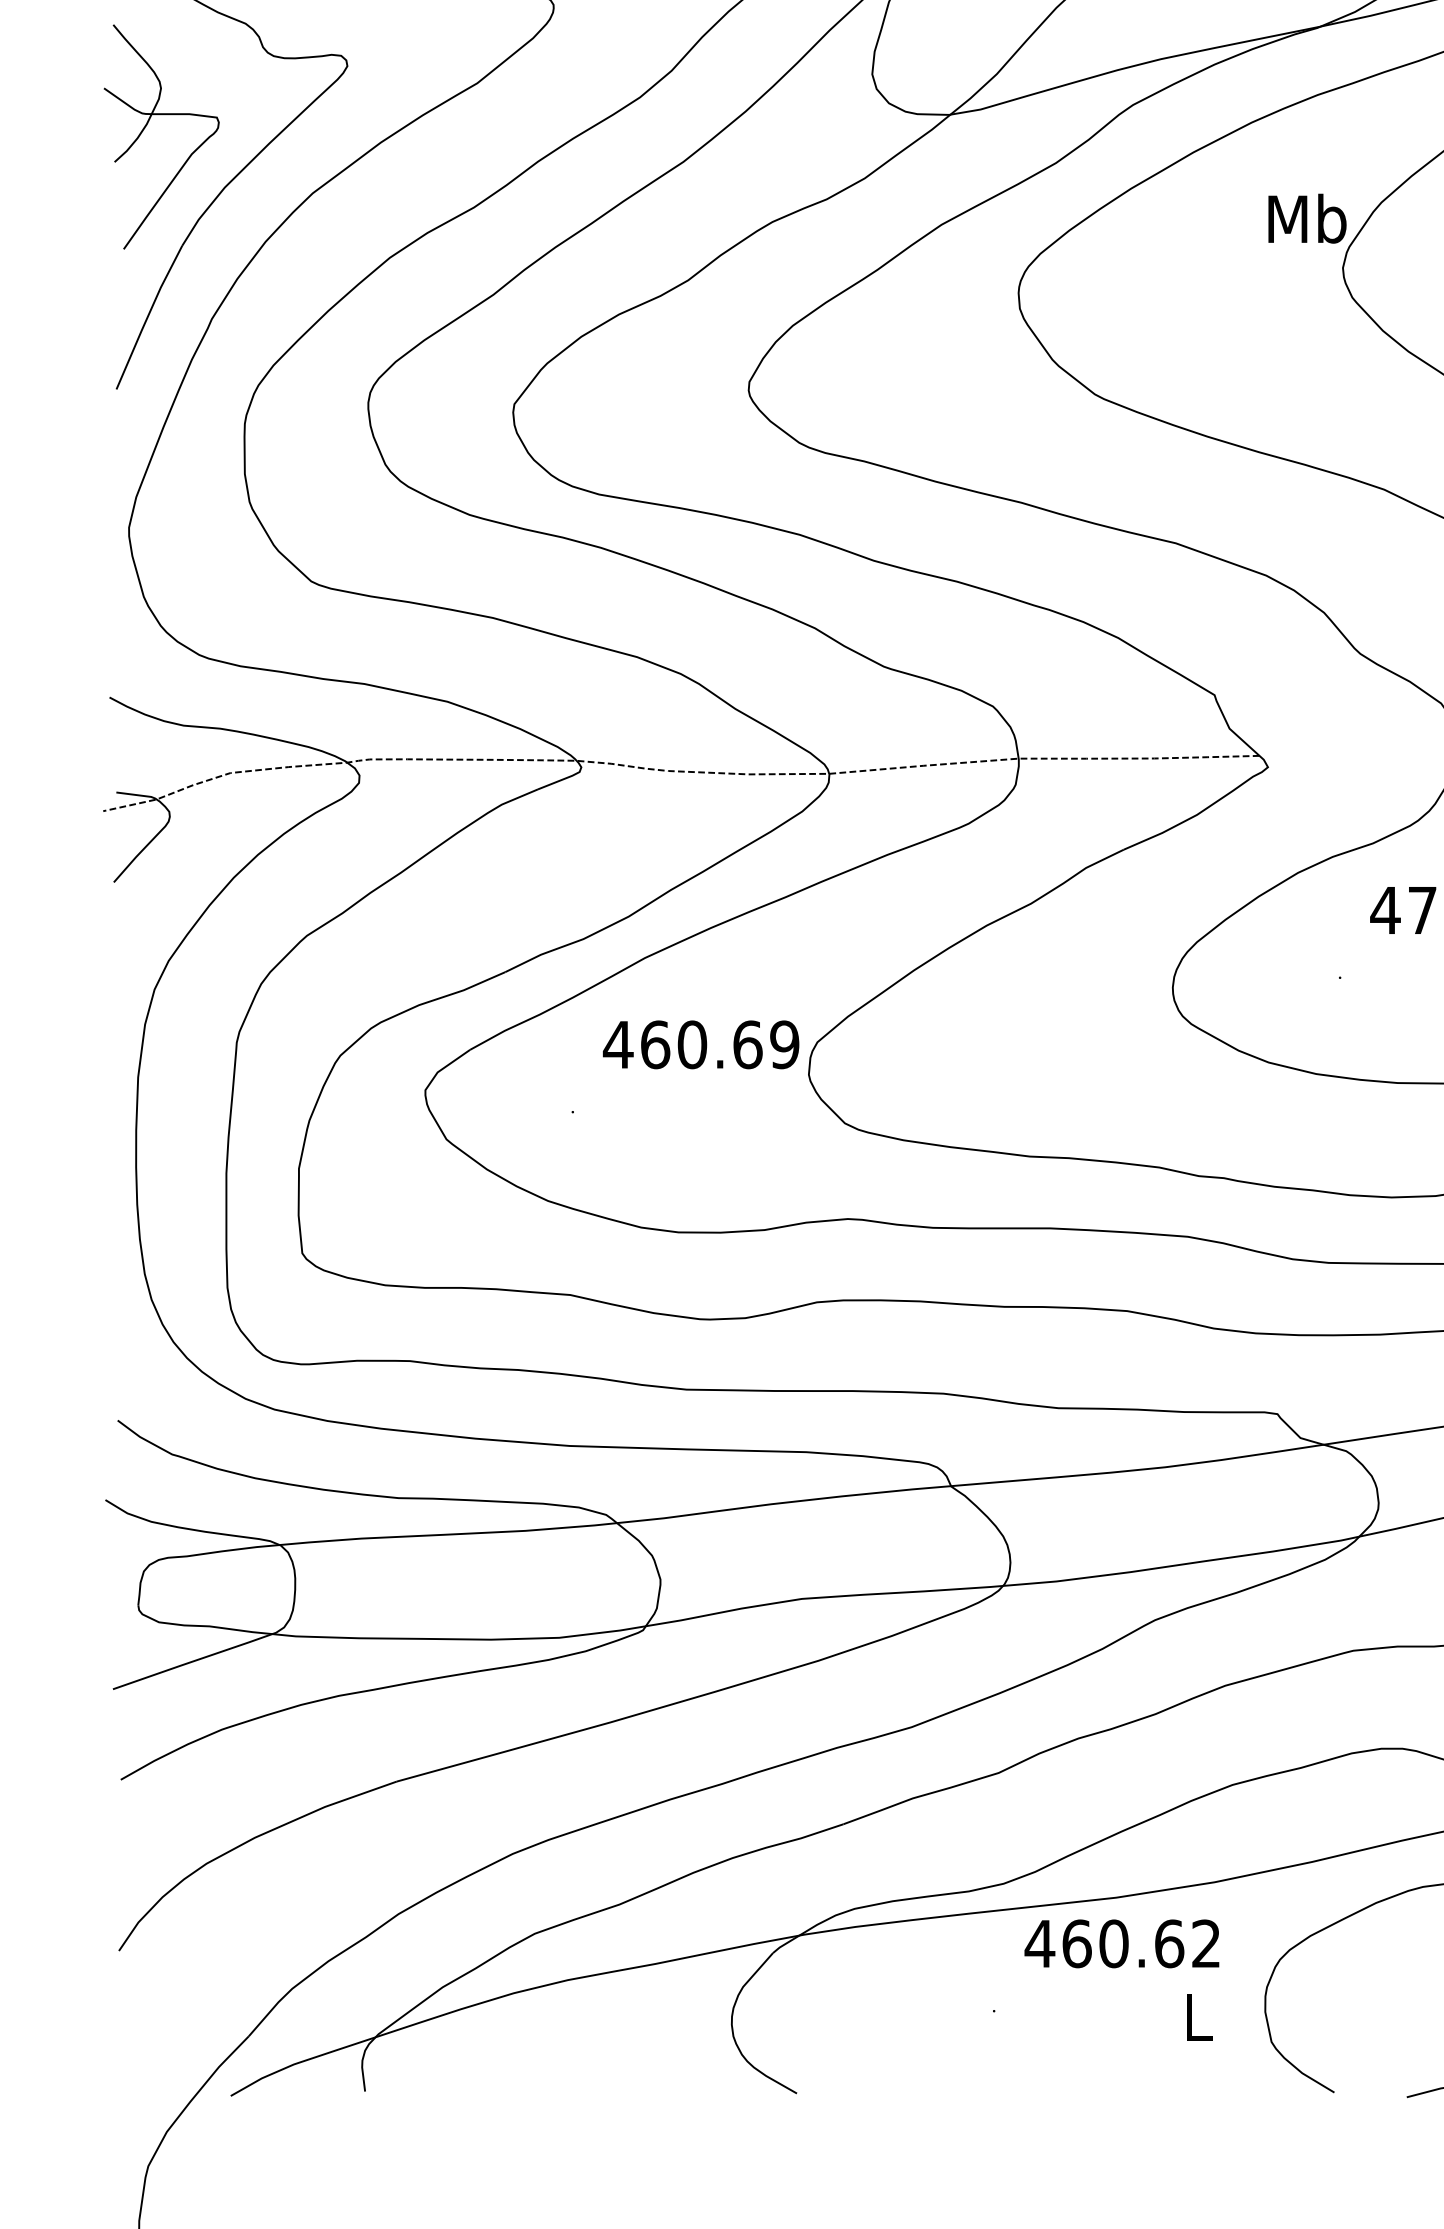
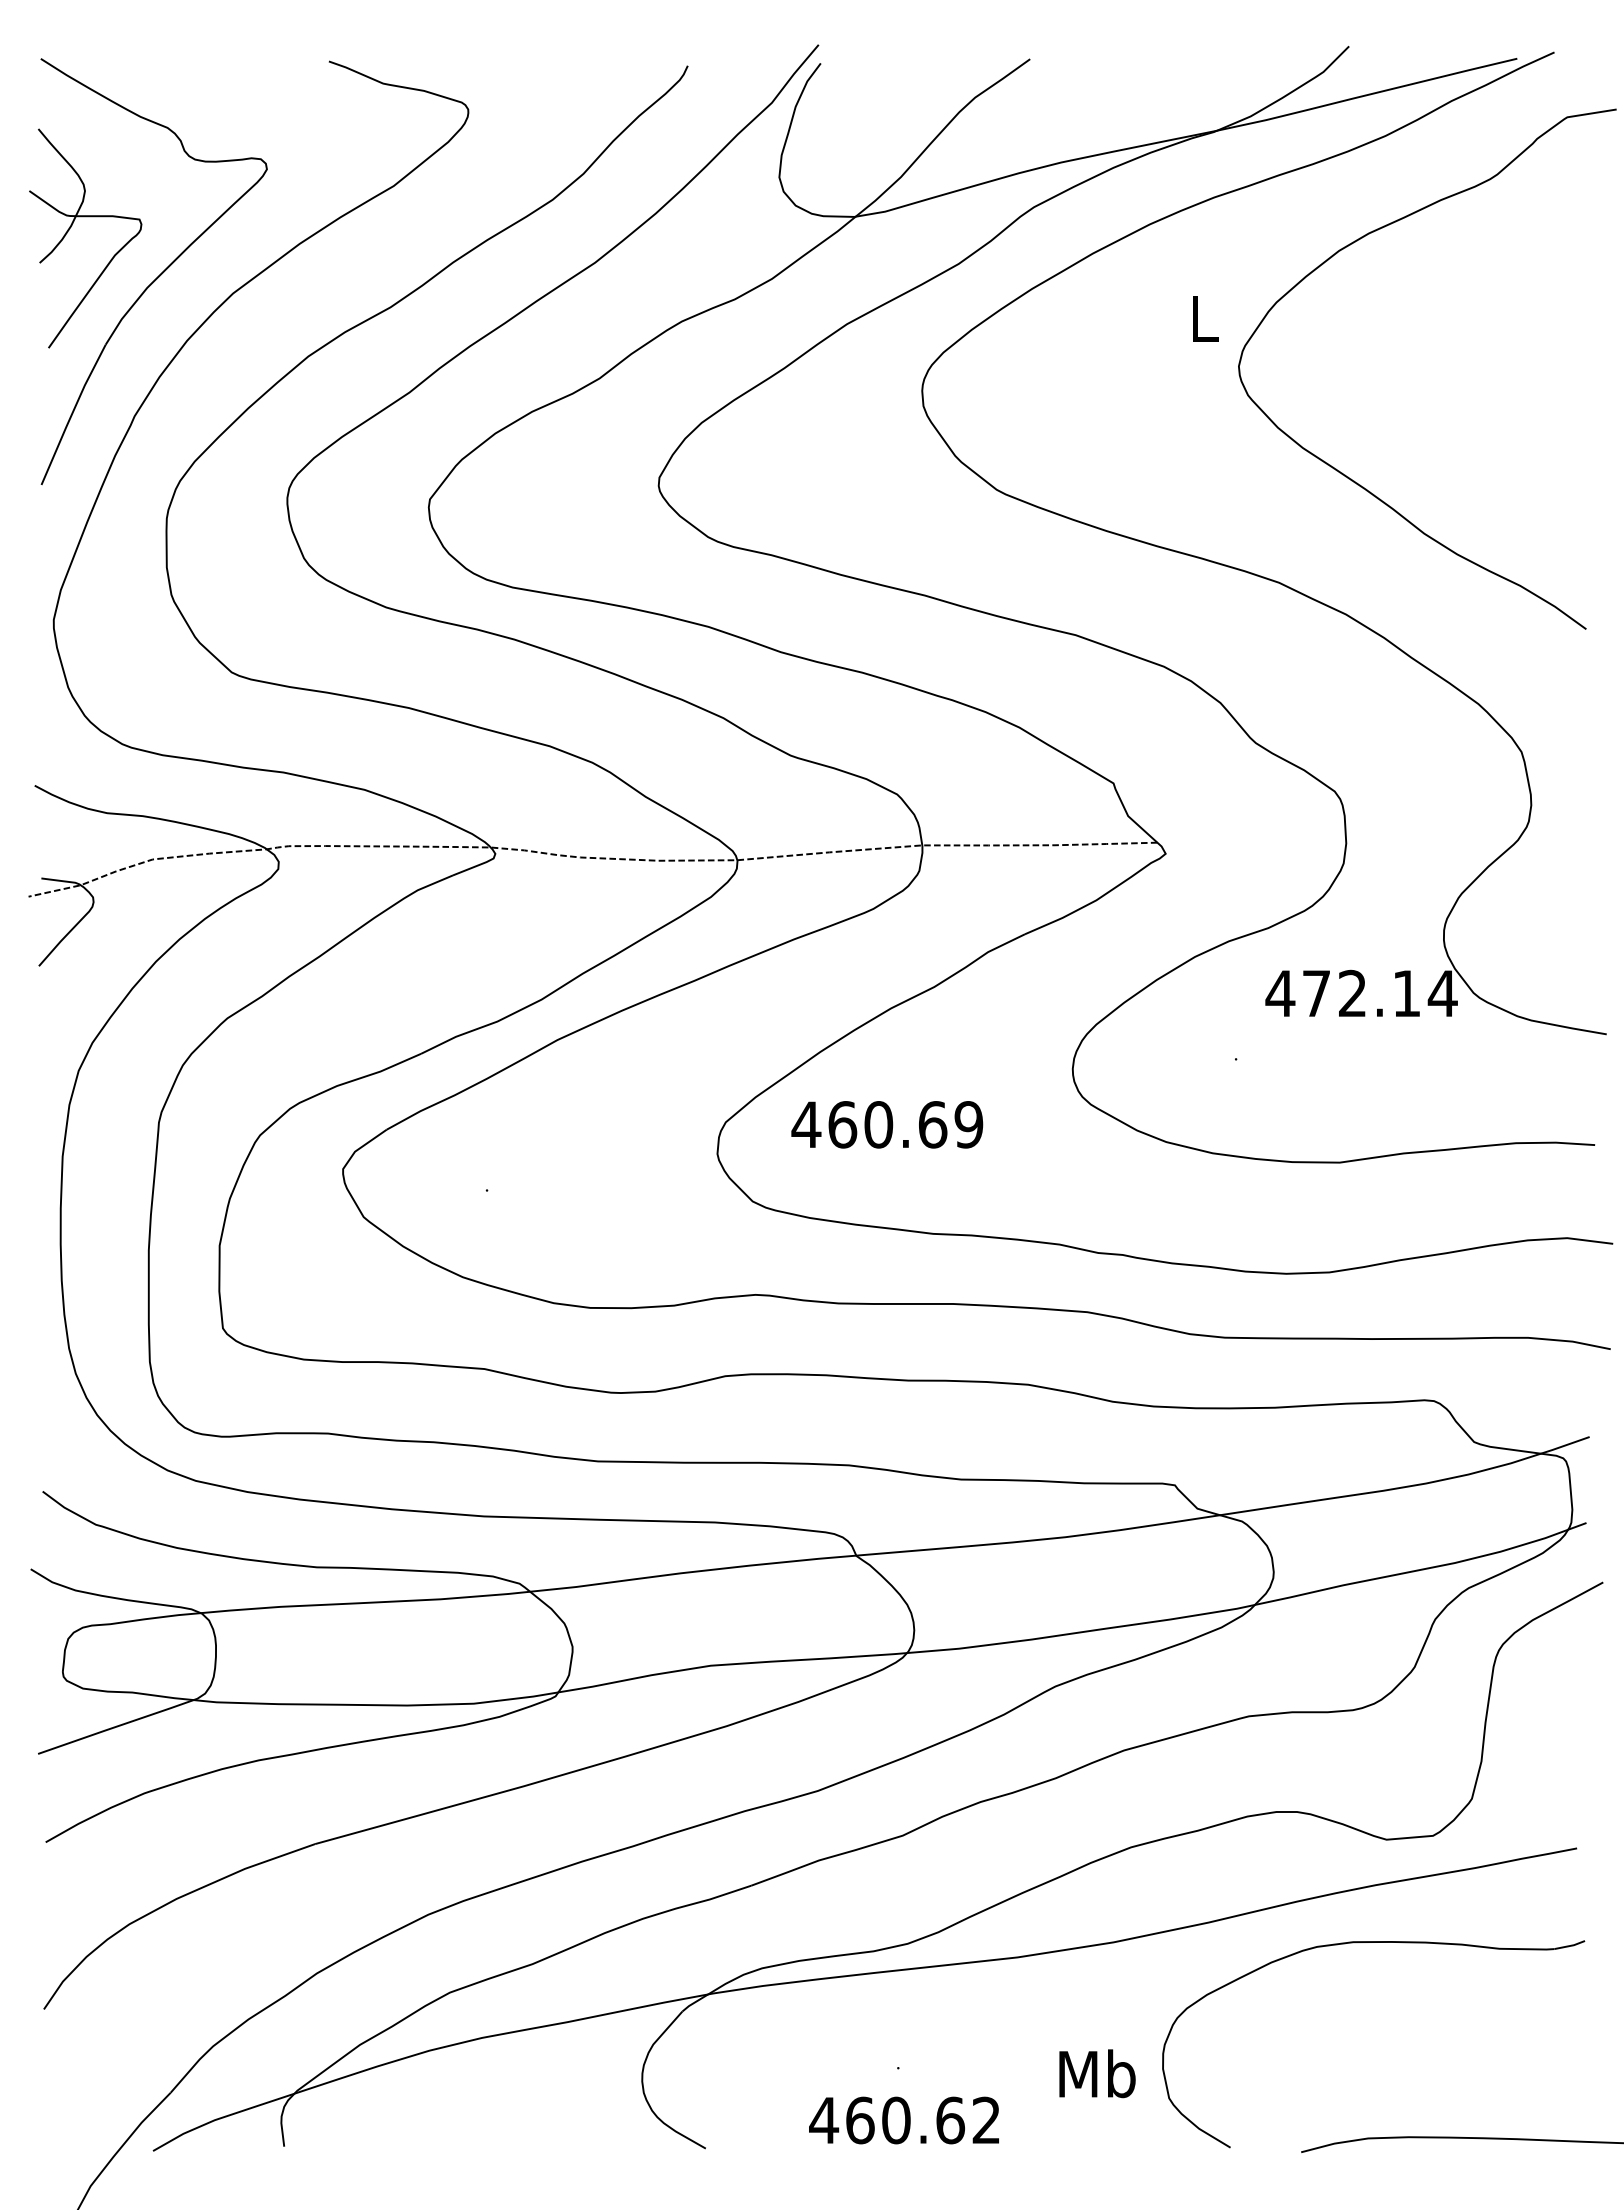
text: (1307, 218) -> (1204, 318), Mb -> L
text: (701, 1044) -> (887, 1124), moved
text: (1121, 1943) -> (903, 2120), moved
text: (1198, 2016) -> (1097, 2073), L -> Mb

